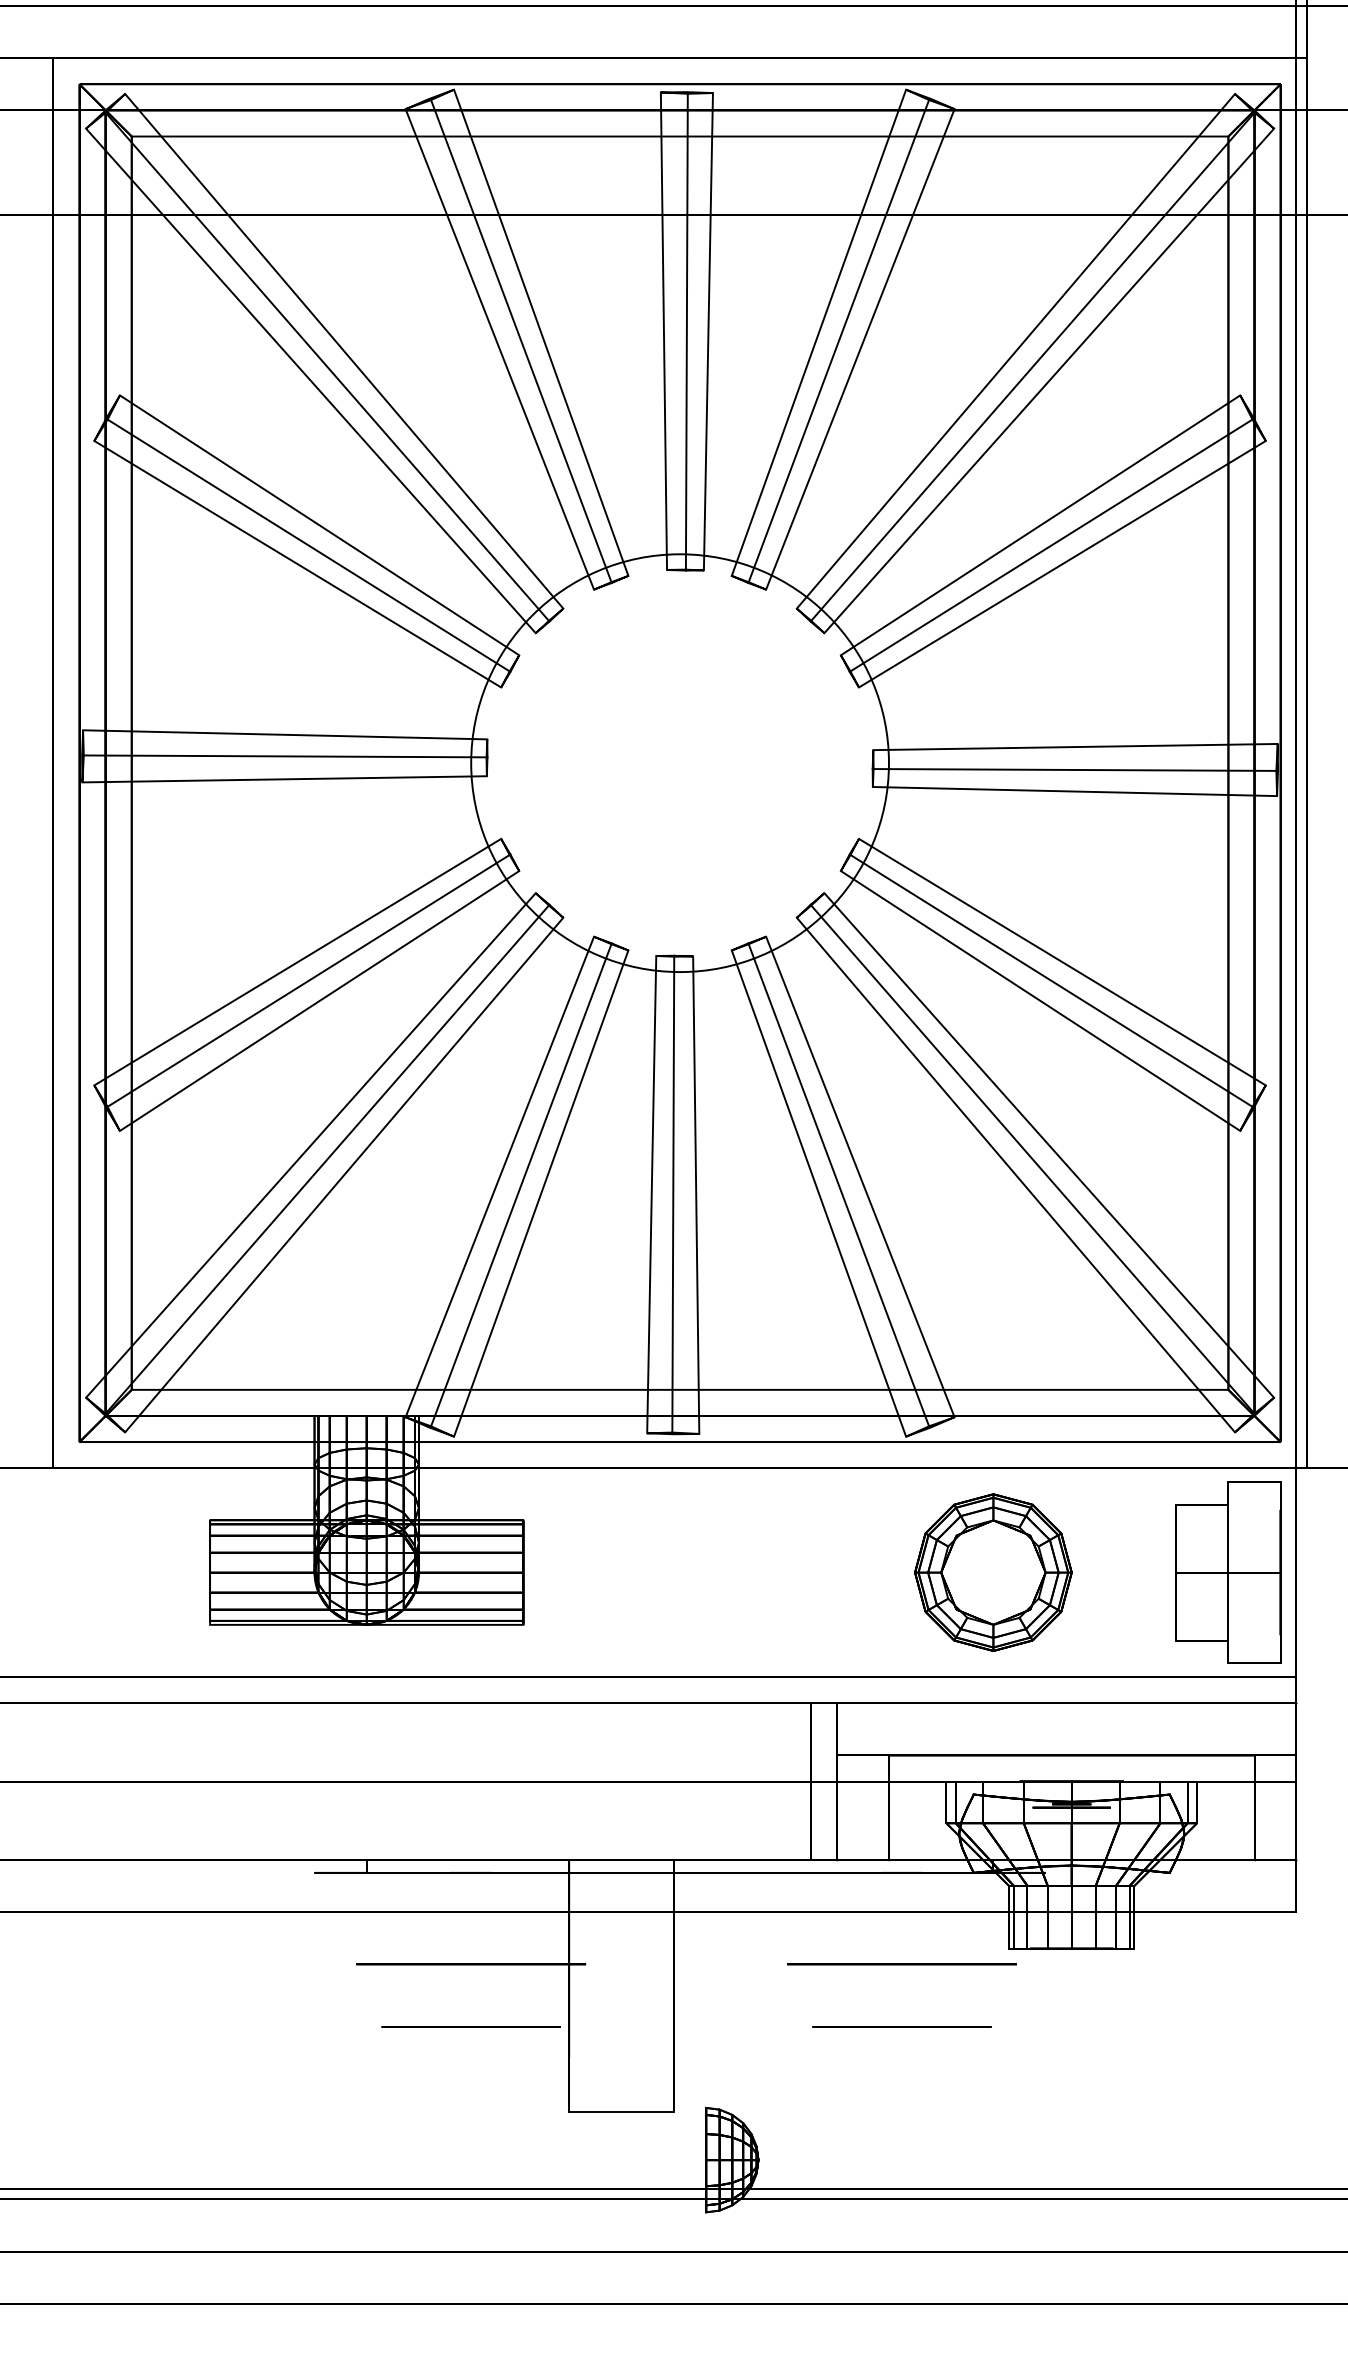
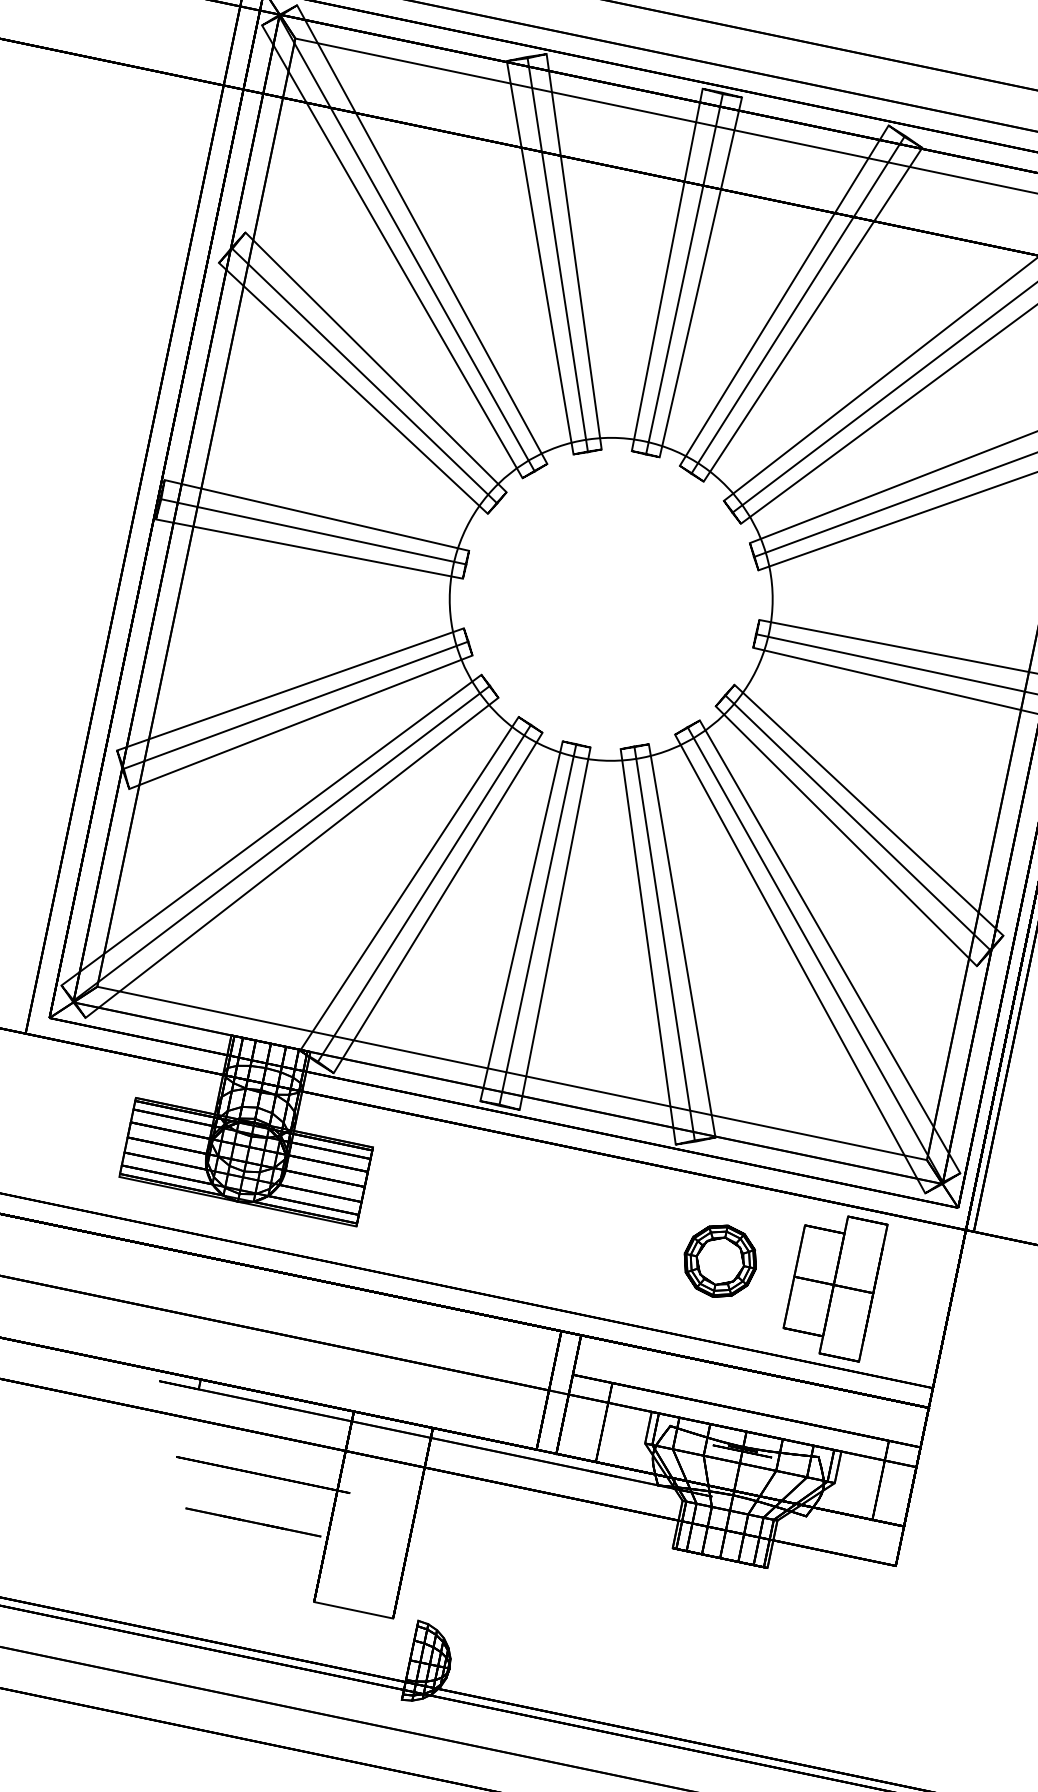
part: (993, 1572) -> (720, 1261), size x0.6
part: (1228, 1572) -> (833, 1284), moved
circle: (901, 1964) -> (588, 1543), removed
line: (901, 2026) -> (579, 1590), removed

